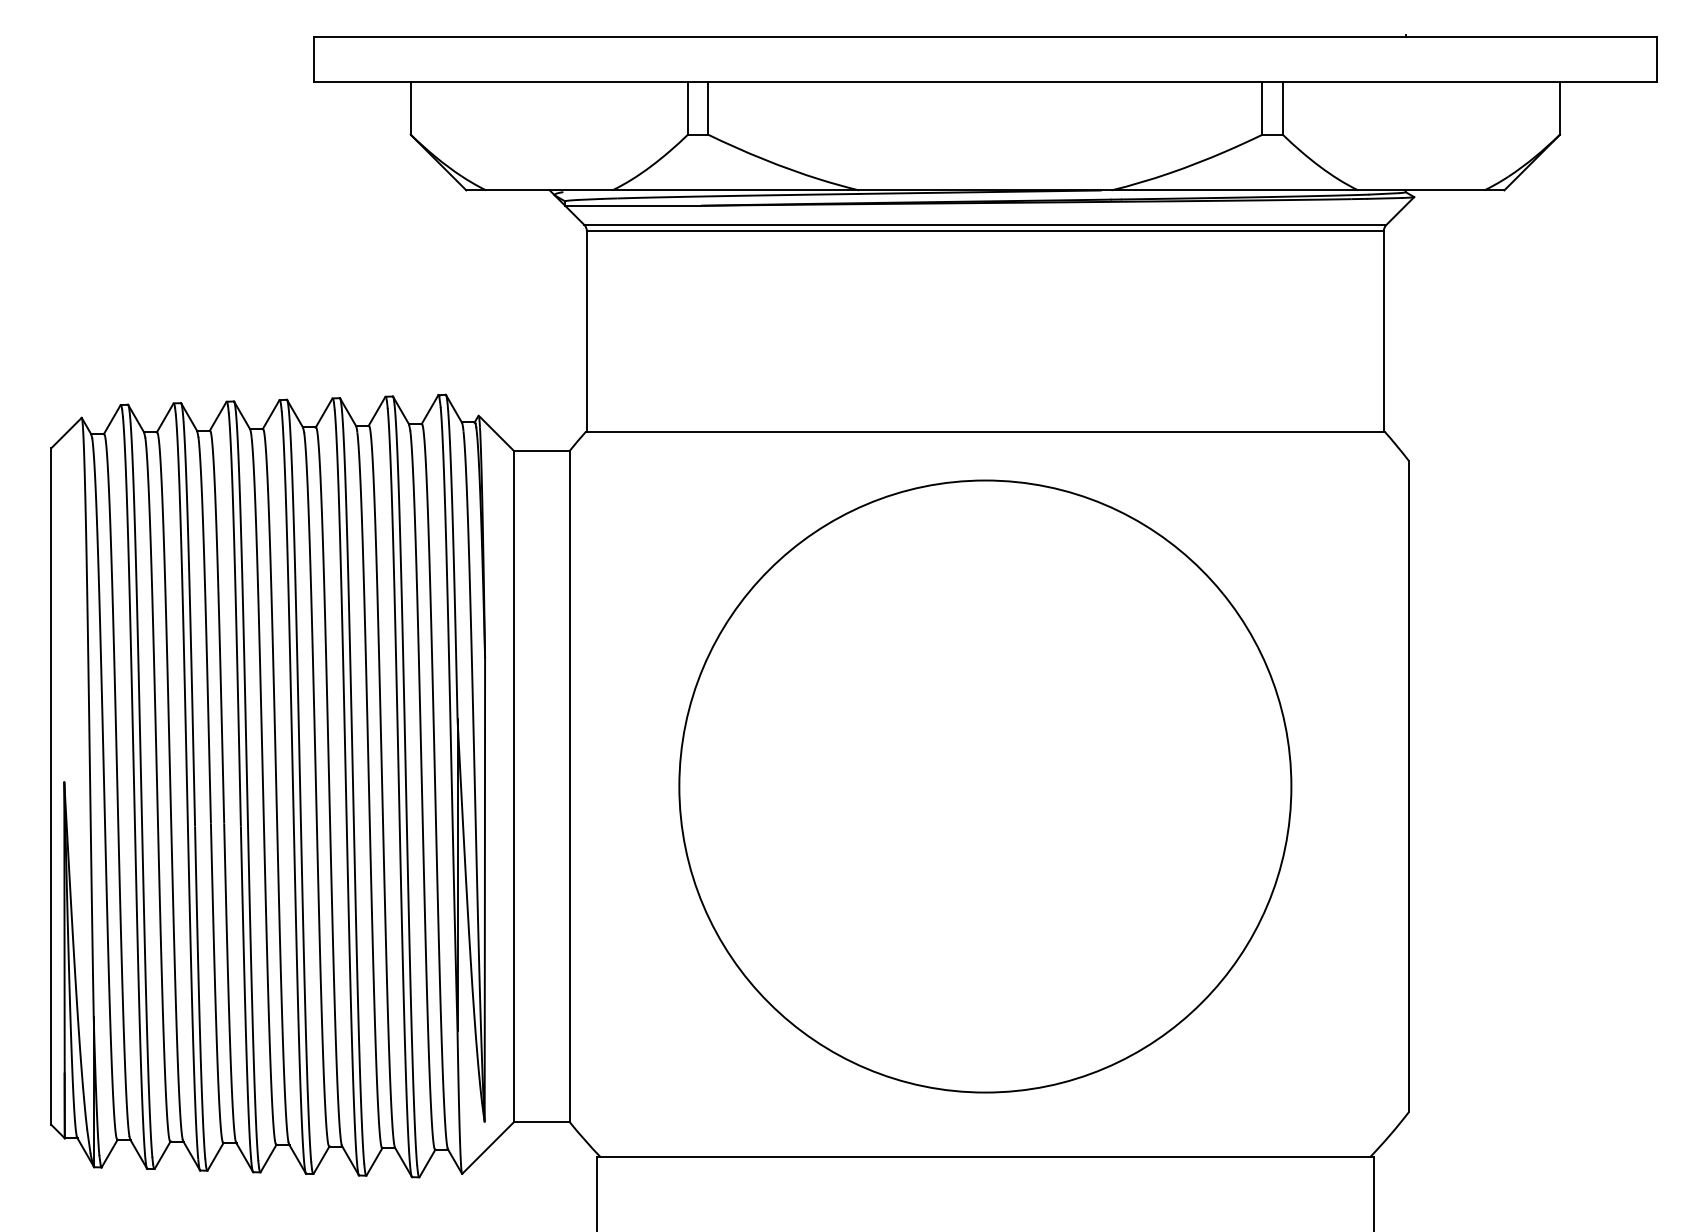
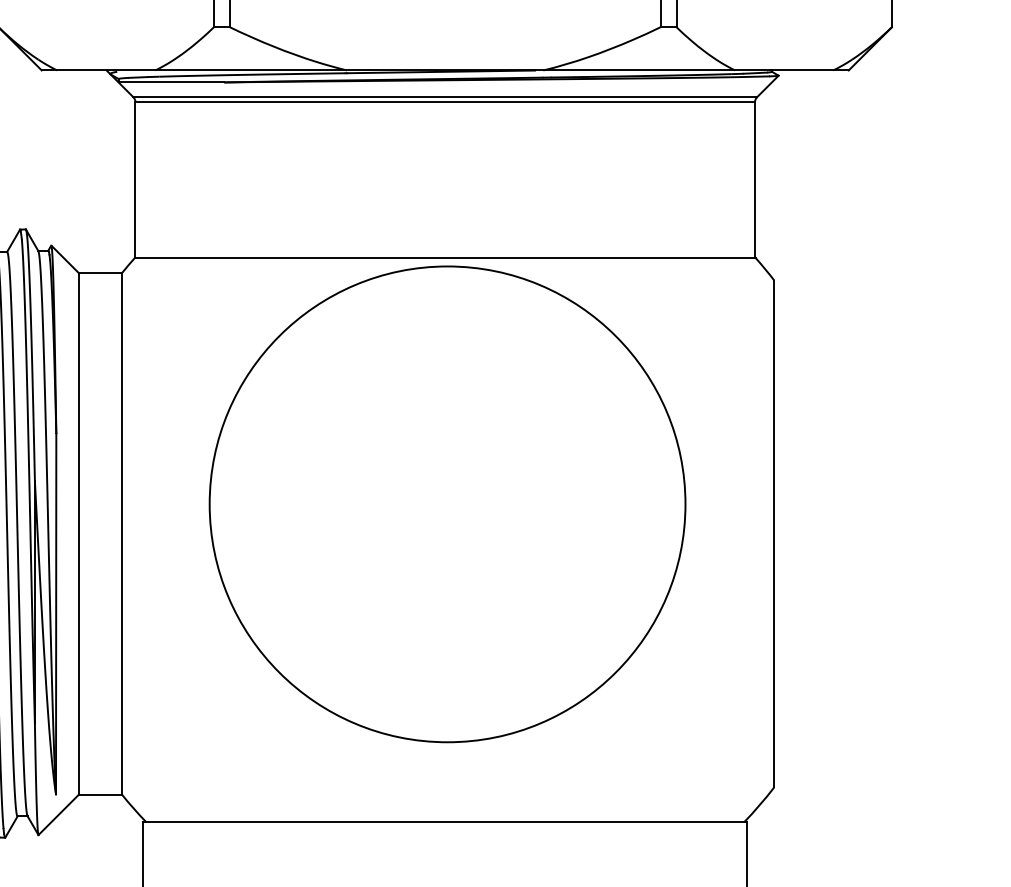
circle: (985, 786) -> (447, 504), moved

